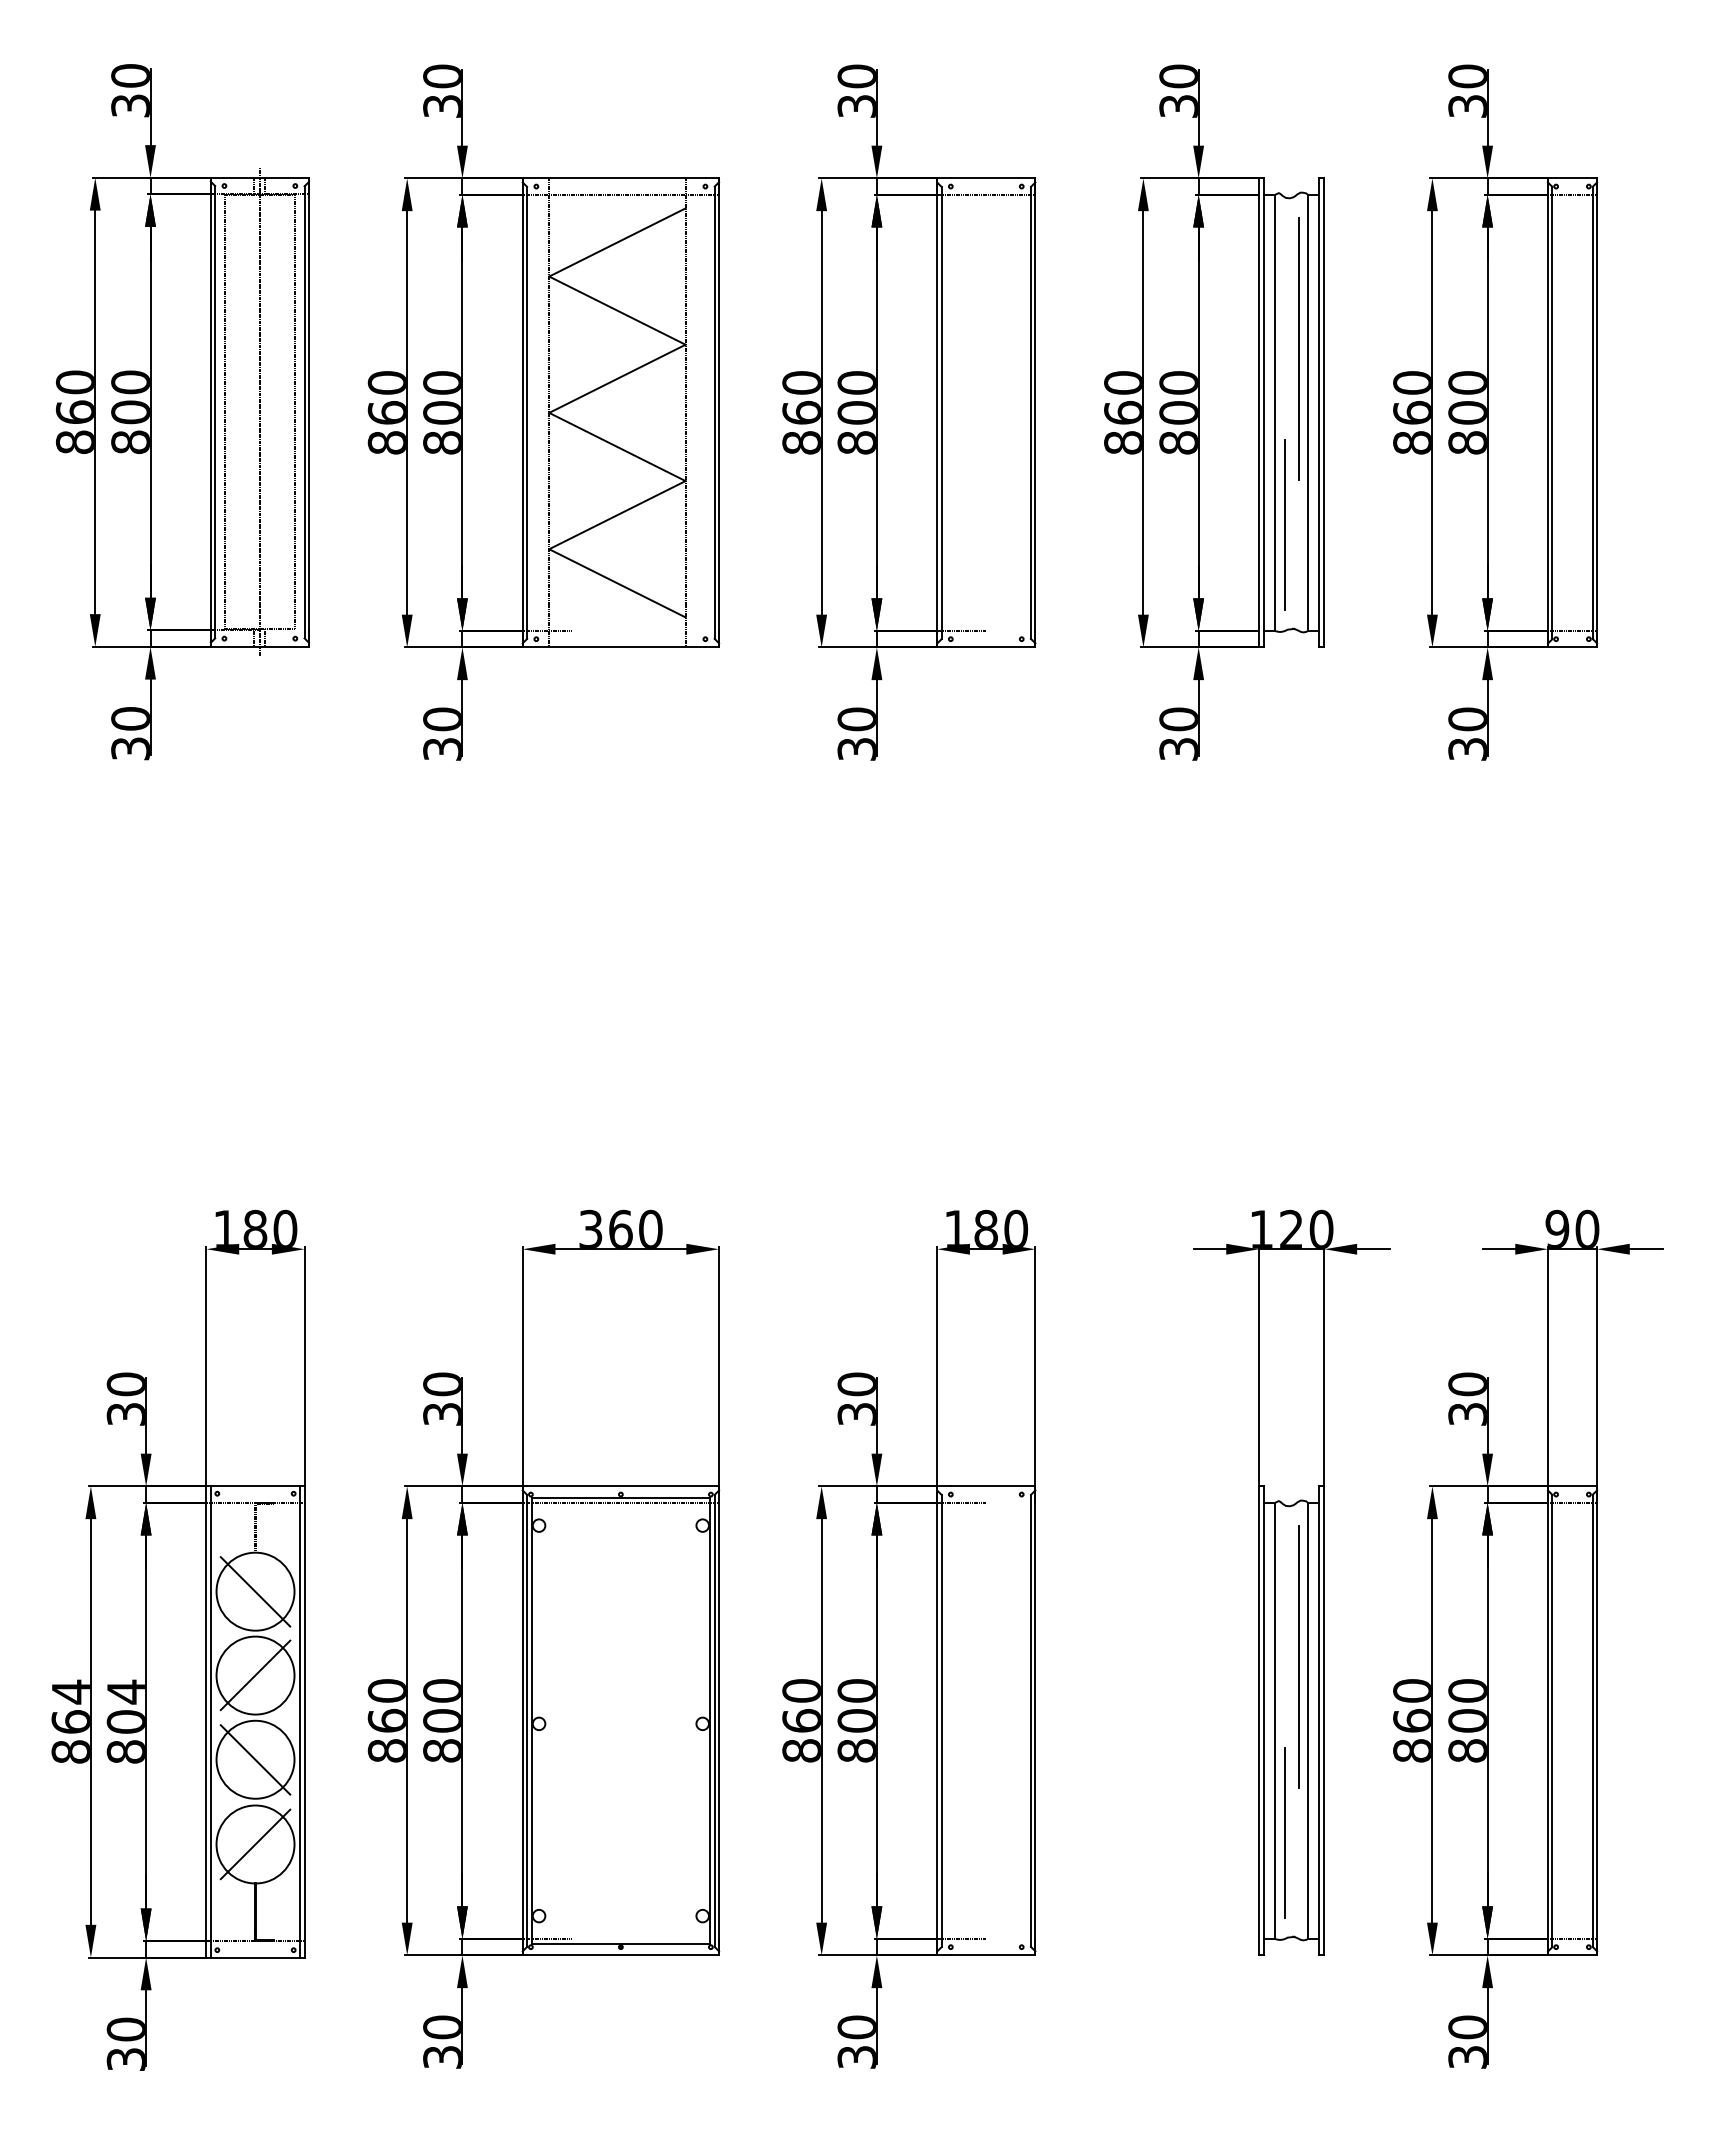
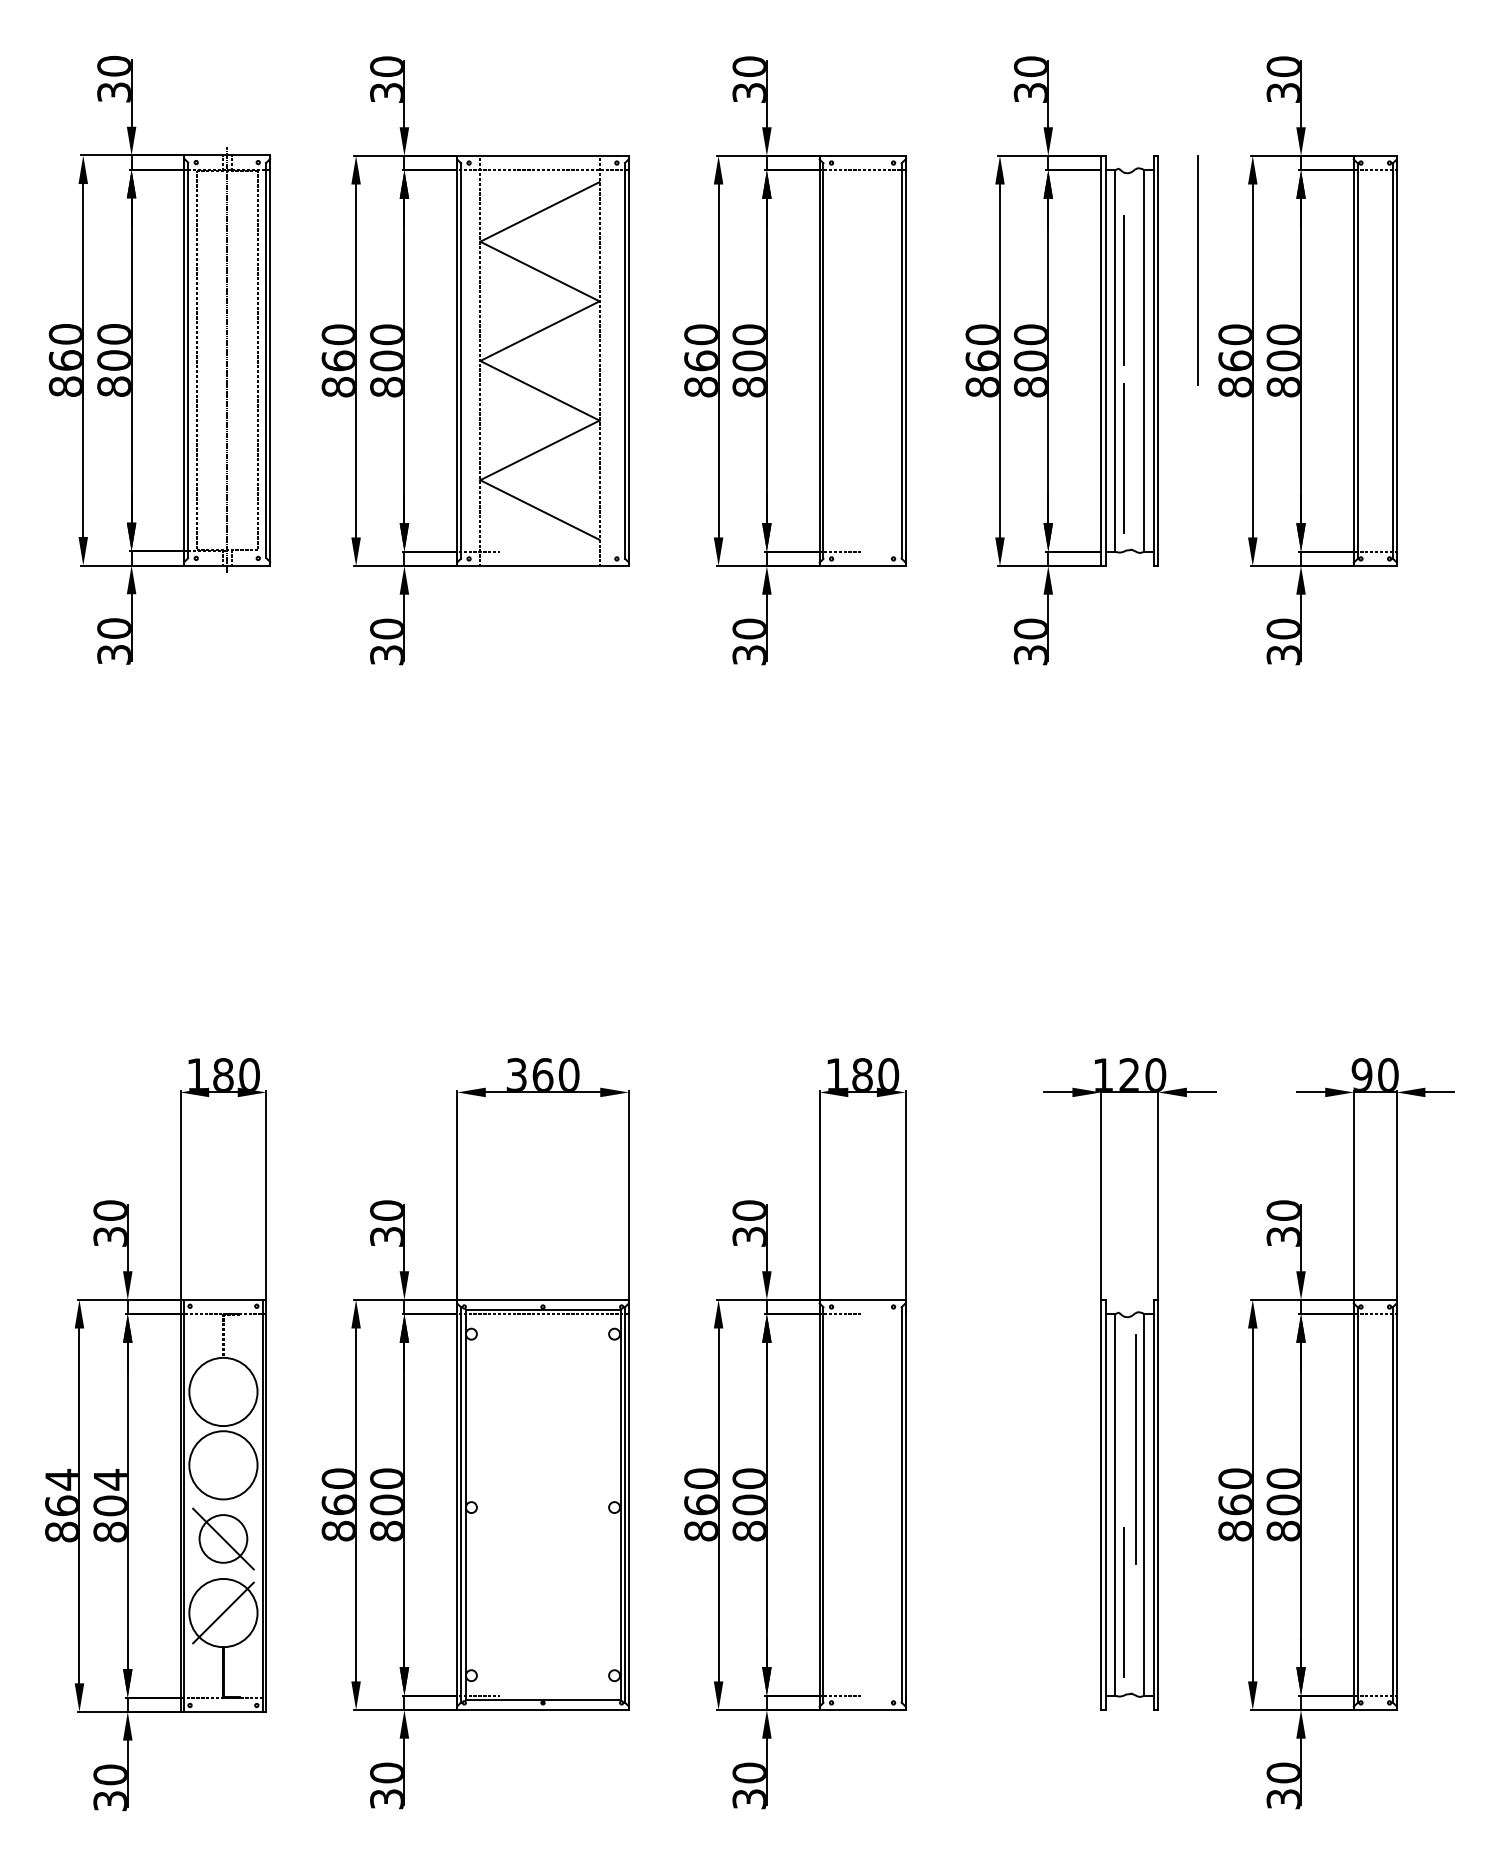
line: (1284, 332) -> (1123, 290), added
line: (1298, 348) -> (1197, 269), moved
line: (255, 1591) -> (223, 1391), removed
line: (255, 1675) -> (223, 1465), removed
circle: (255, 1759) -> (223, 1538), size x0.7

